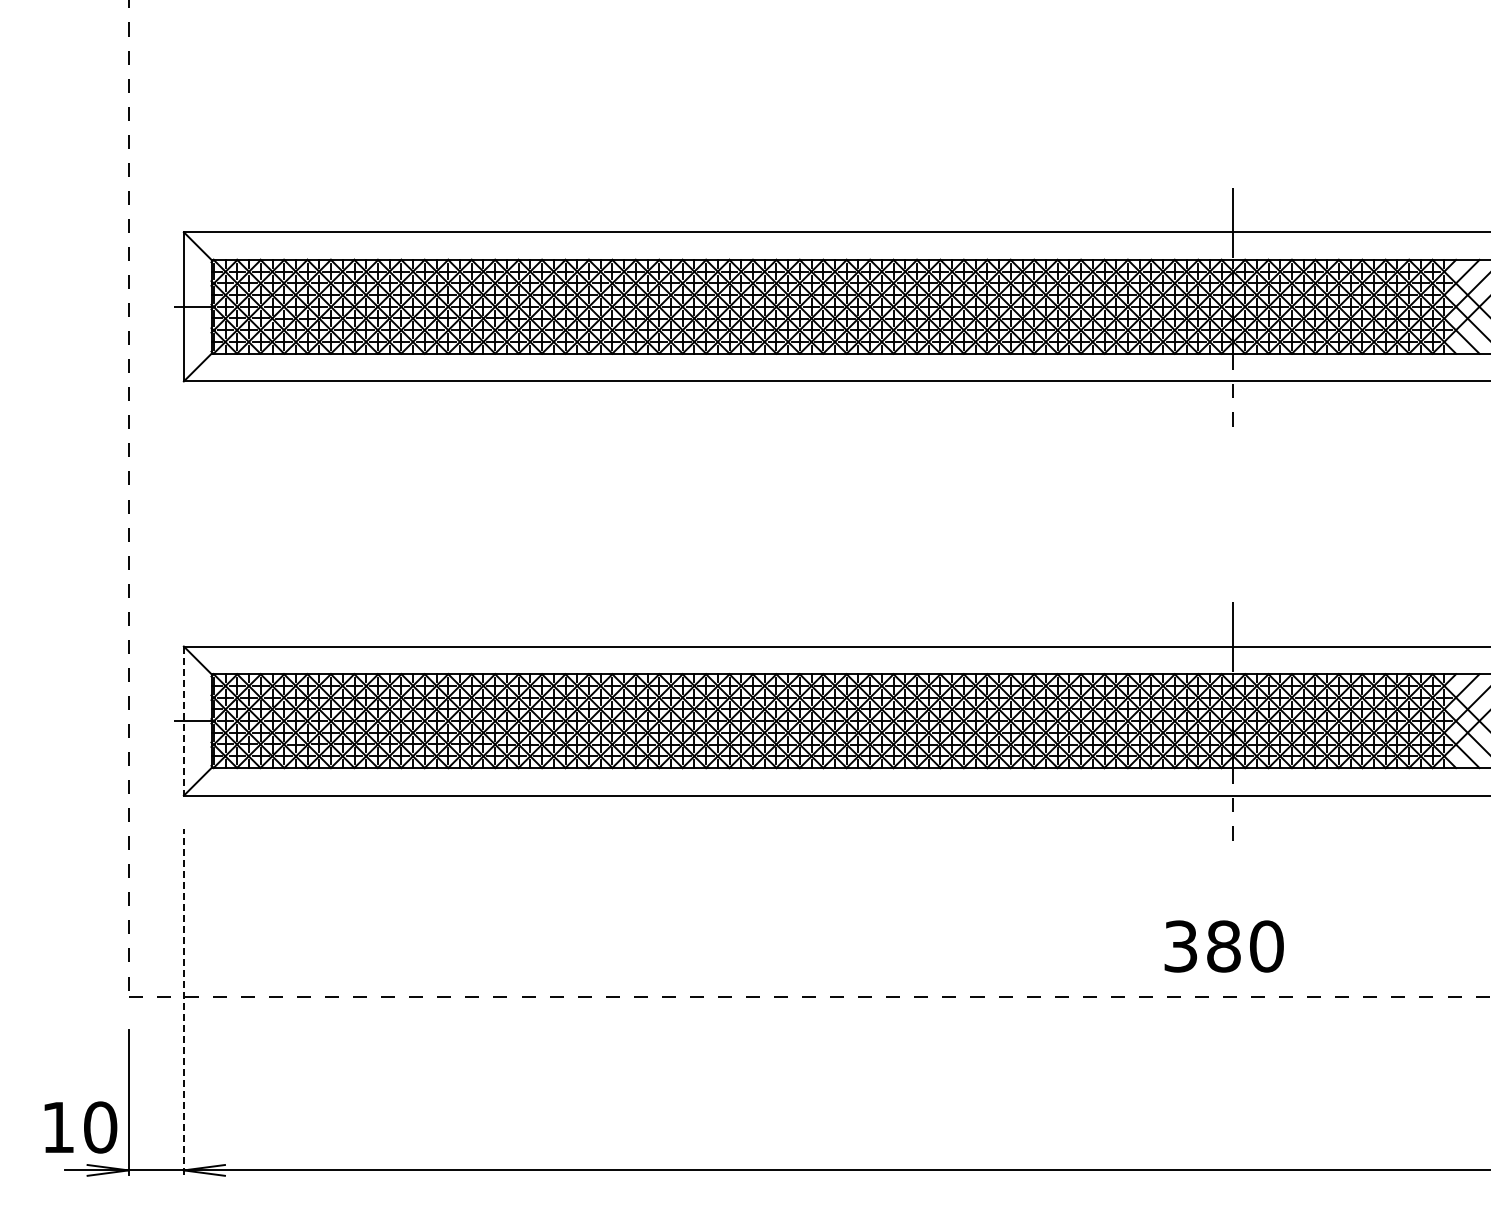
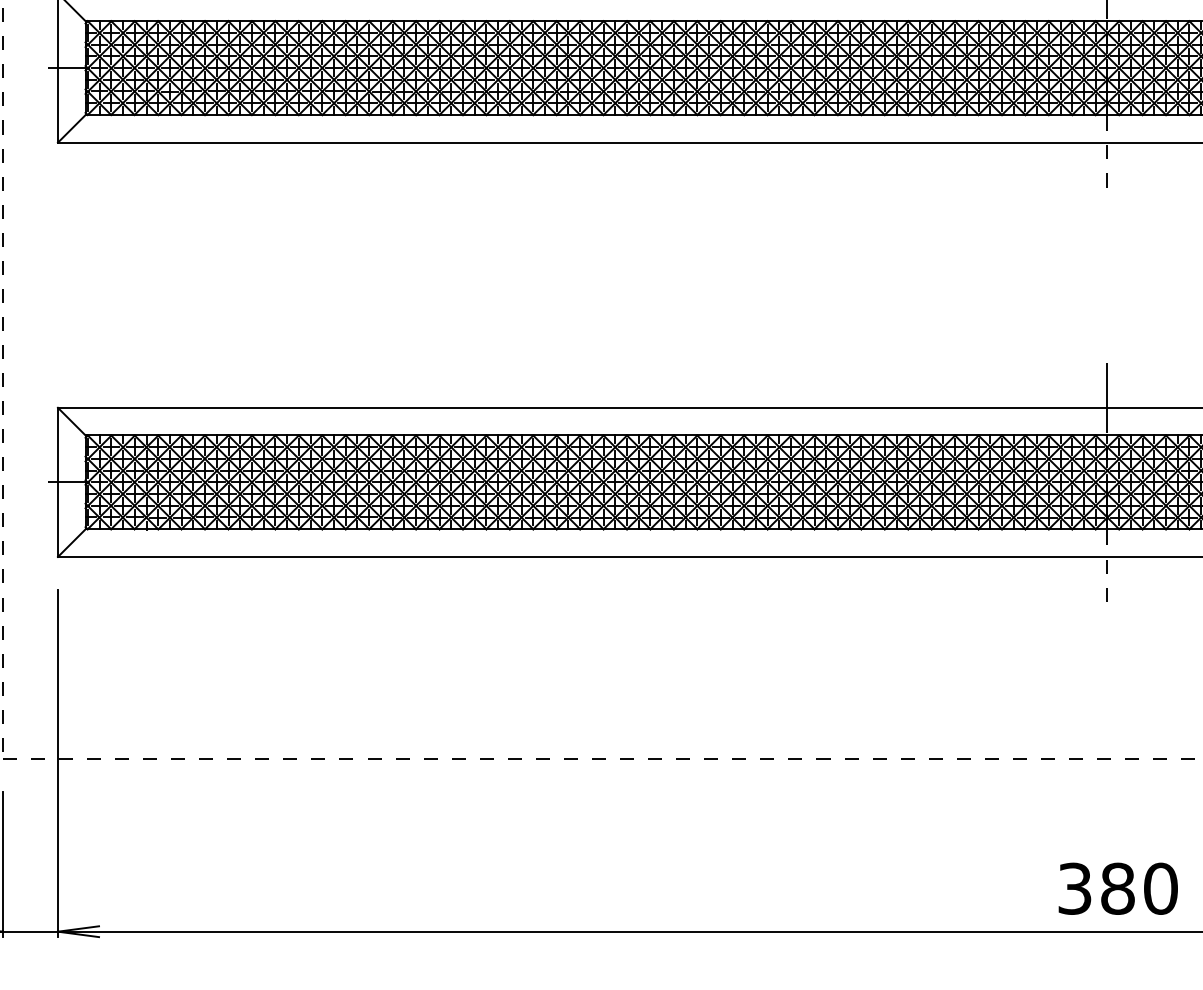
line: (183, 721) -> (57, 482), dashed -> solid
text: (1223, 946) -> (1117, 888), moved
line: (183, 1001) -> (57, 762), dashed -> solid

